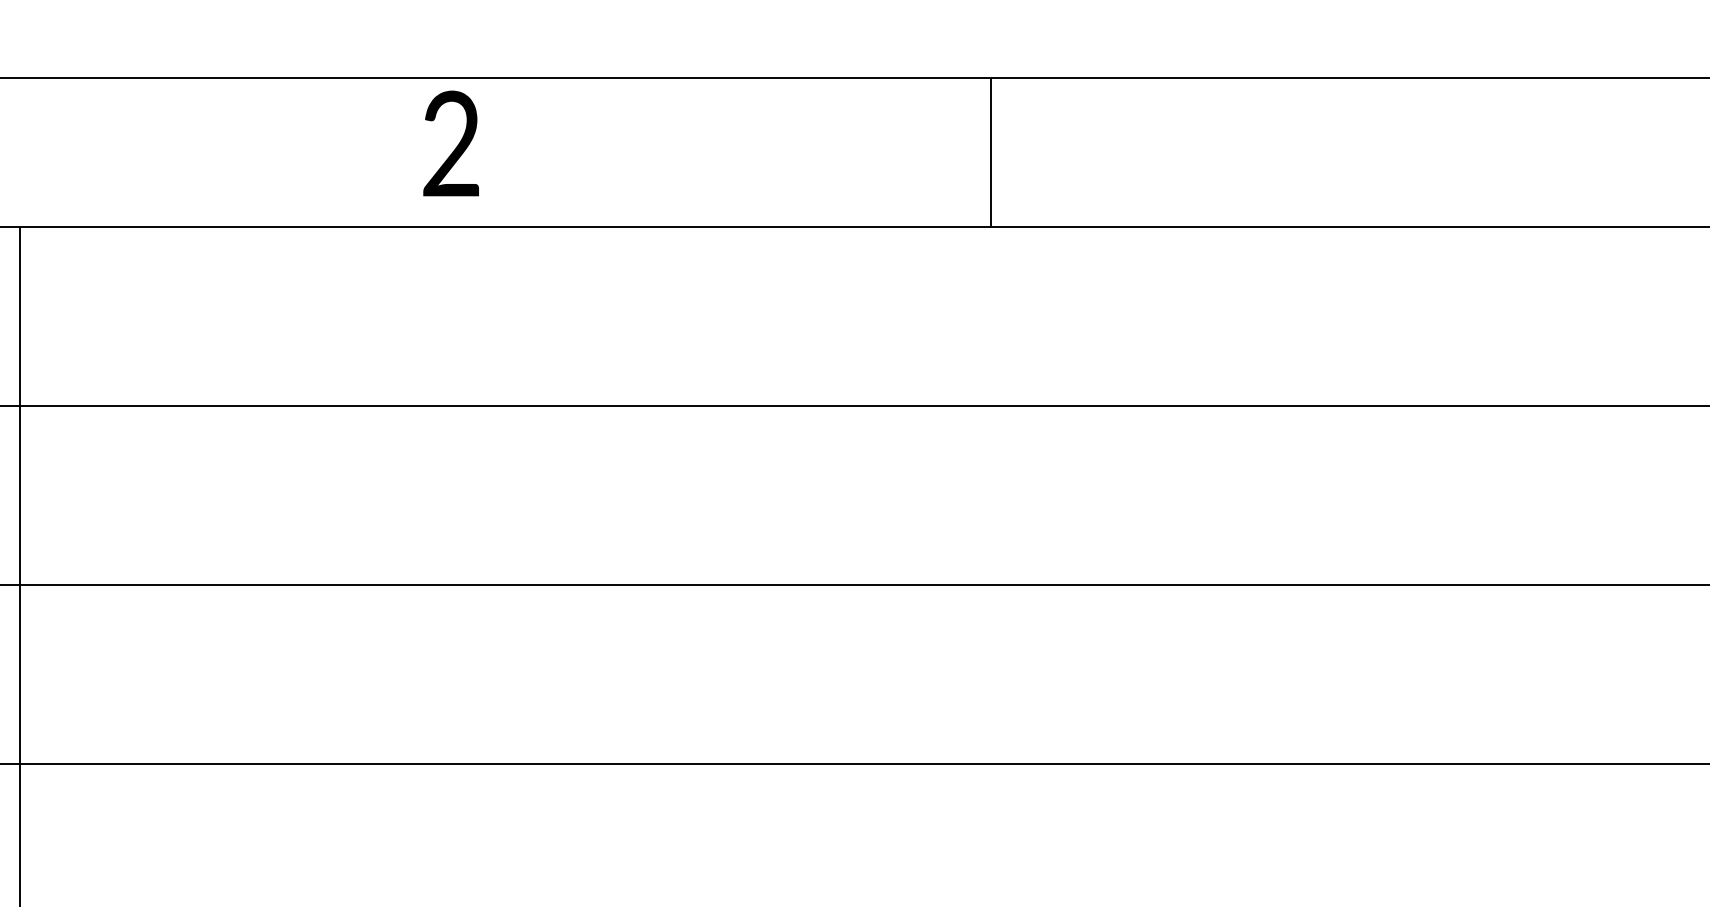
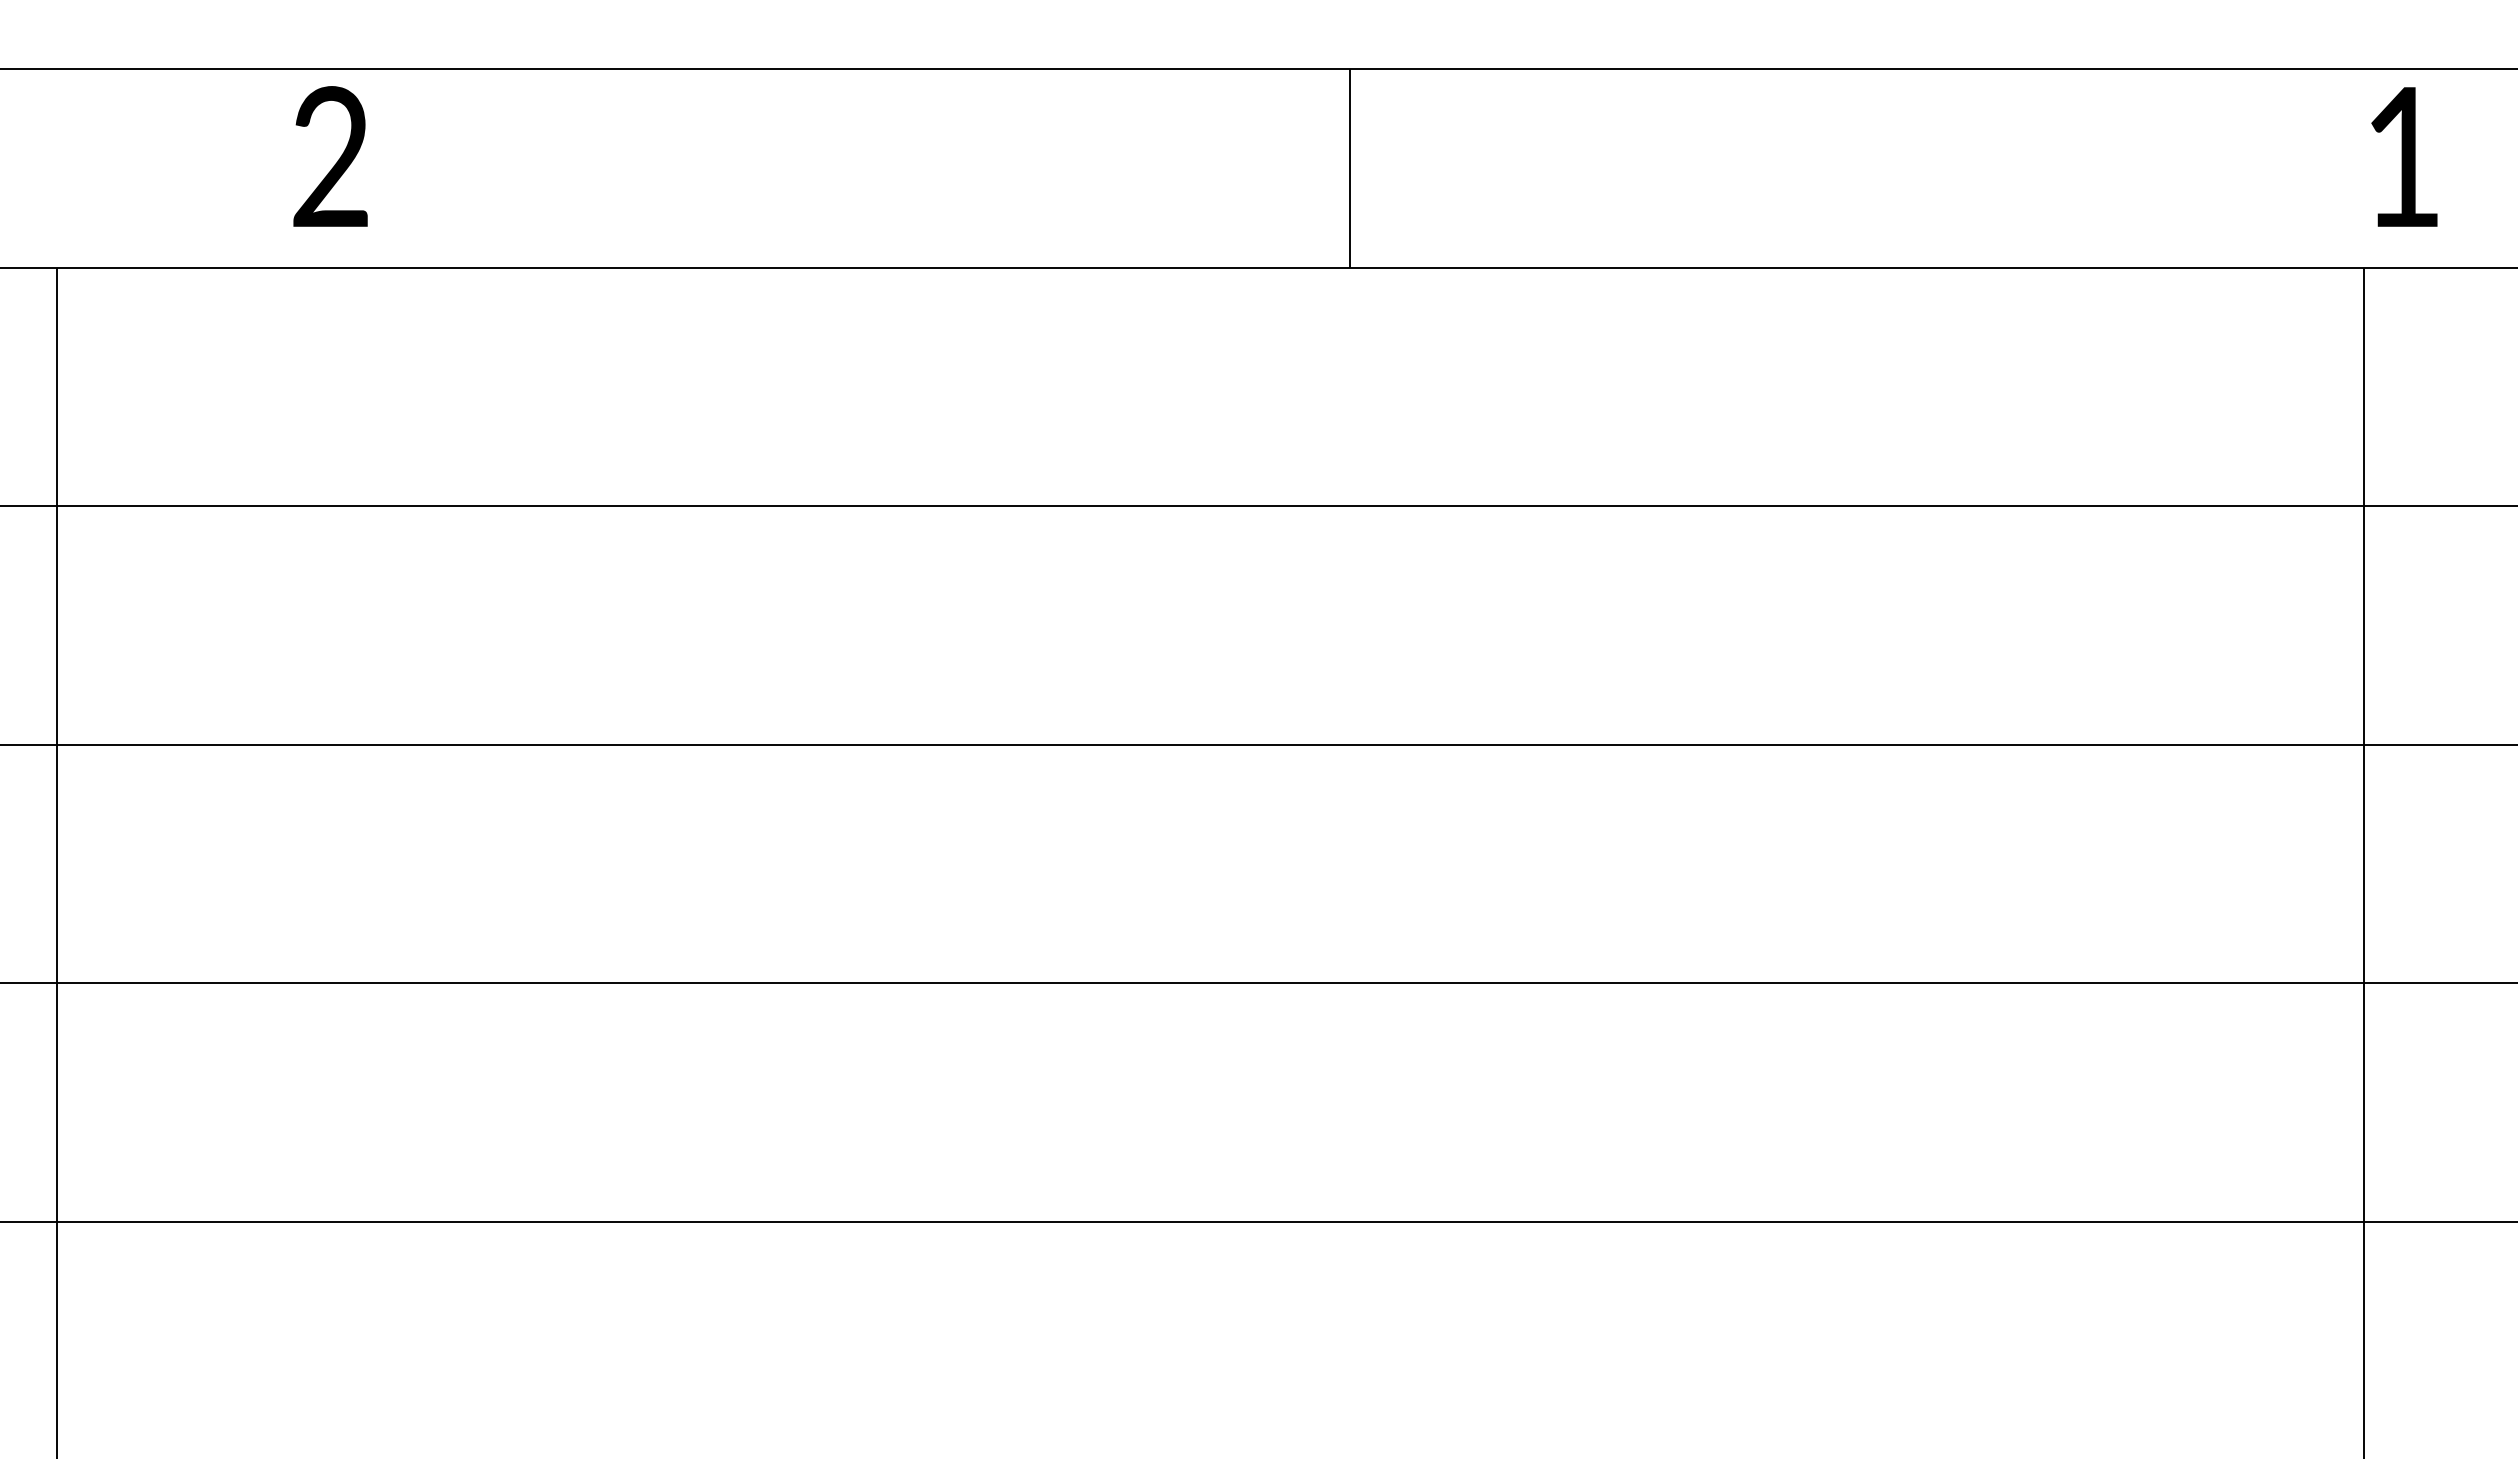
text: (451, 143) -> (330, 156), moved

